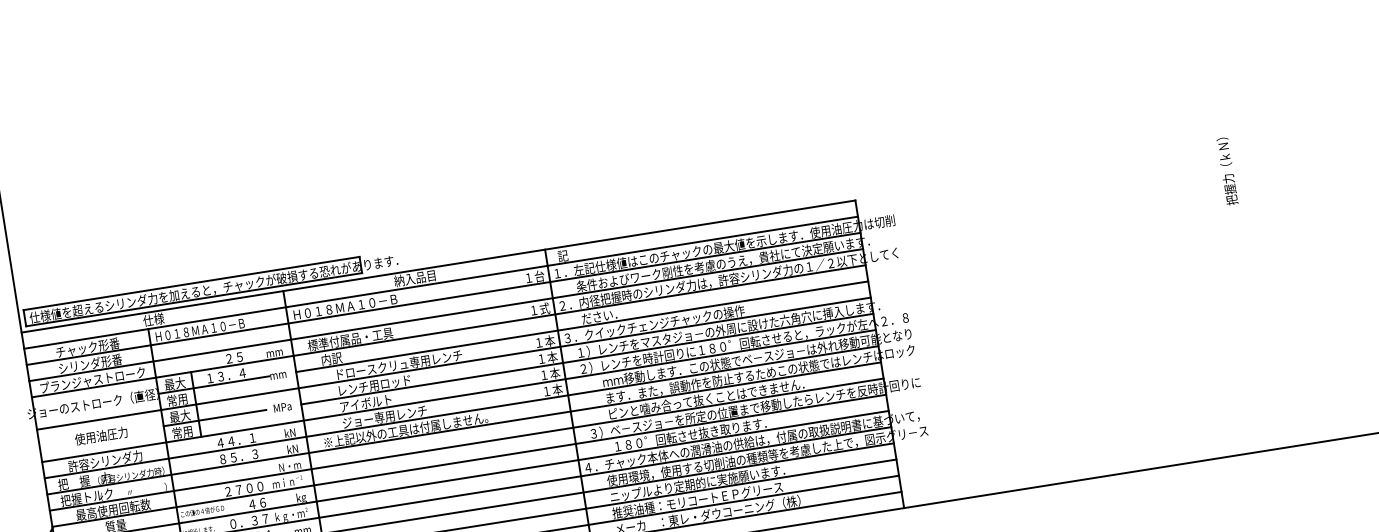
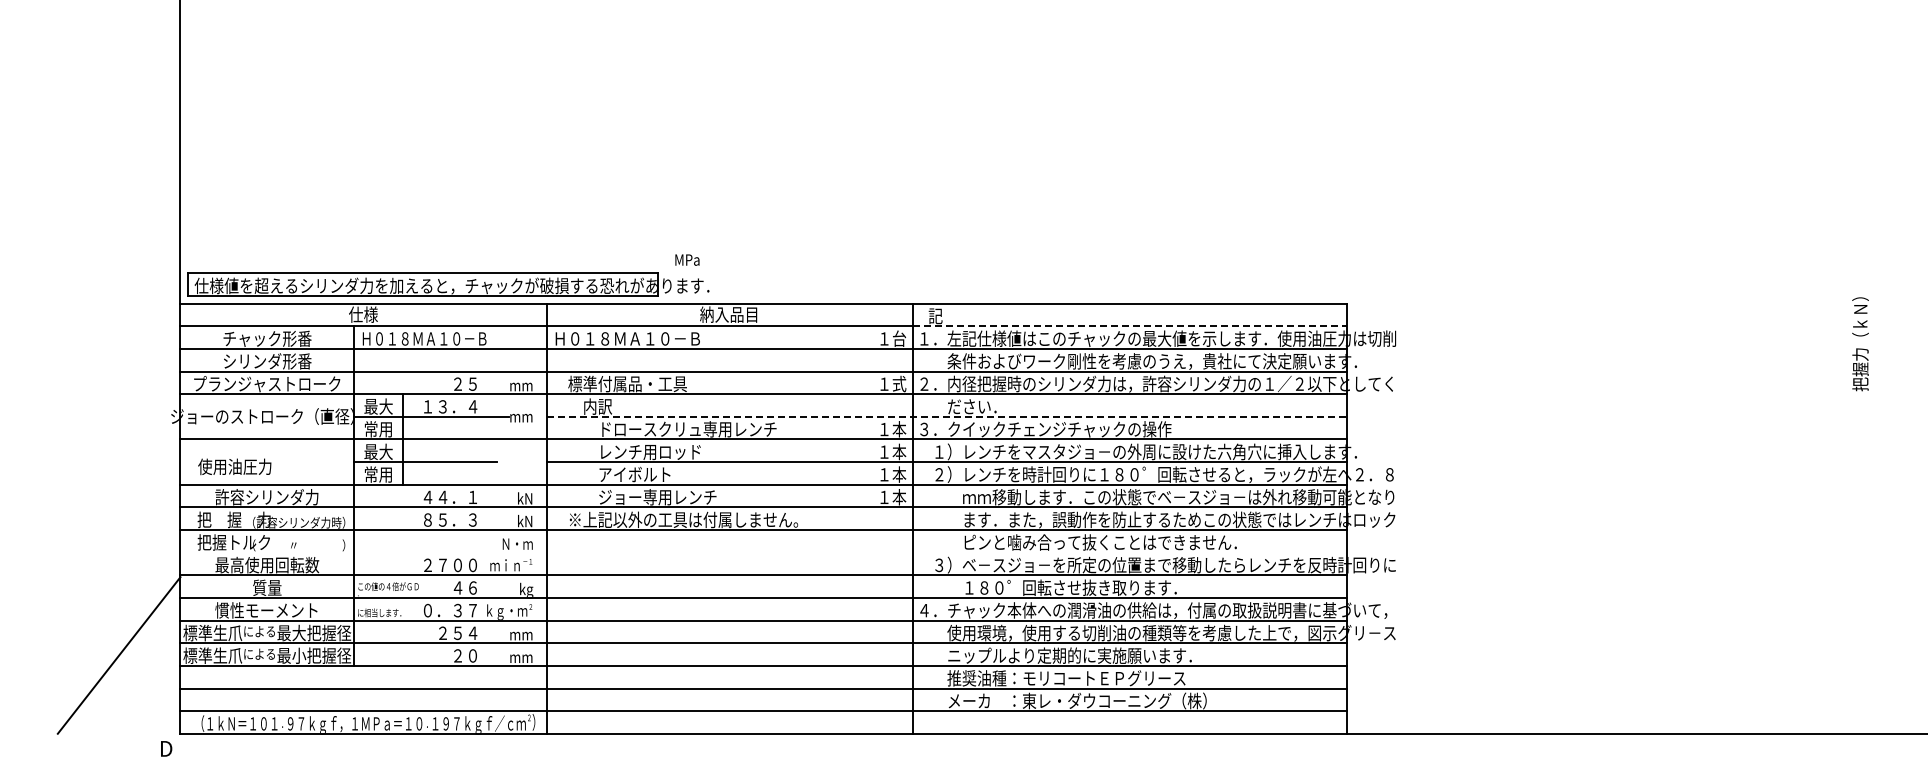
line: (702, 241) -> (1129, 326), solid -> dashed
line: (582, 326) -> (947, 416), solid -> dashed
text: (282, 406) -> (687, 259), moved
text: (101, 435) -> (234, 466), moved
line: (466, 444) -> (763, 552), removed

